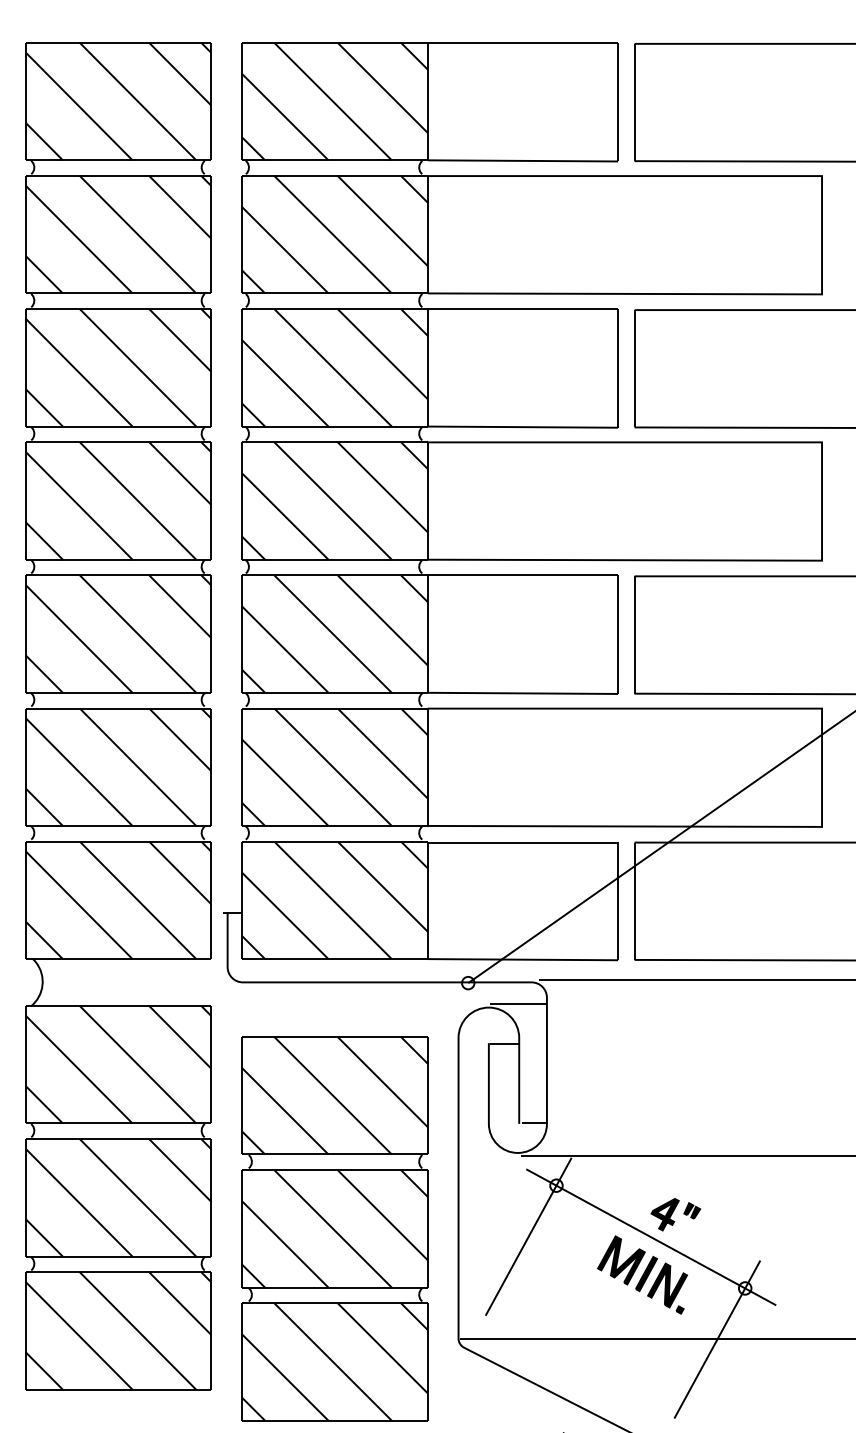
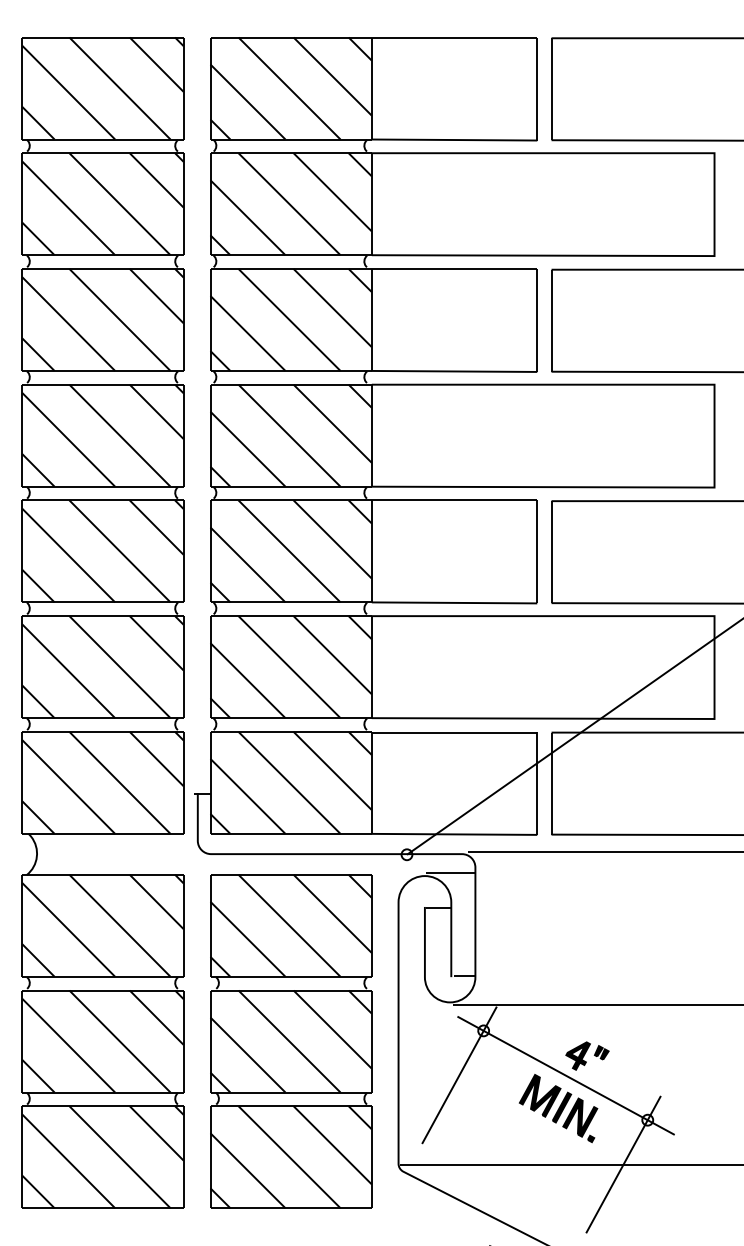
part: (334, 1228) -> (290, 1041), moved

